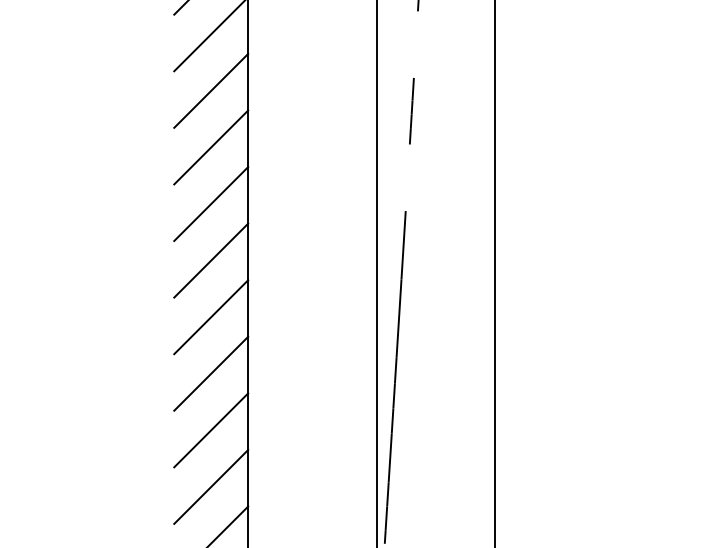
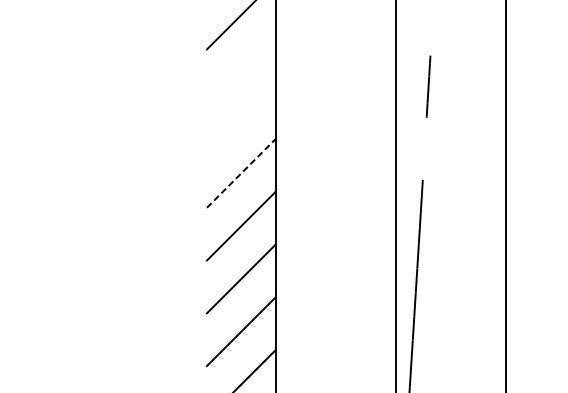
line: (211, 90) -> (241, 67), removed
line: (211, 147) -> (241, 120), removed
line: (211, 203) -> (241, 172), solid -> dashed

